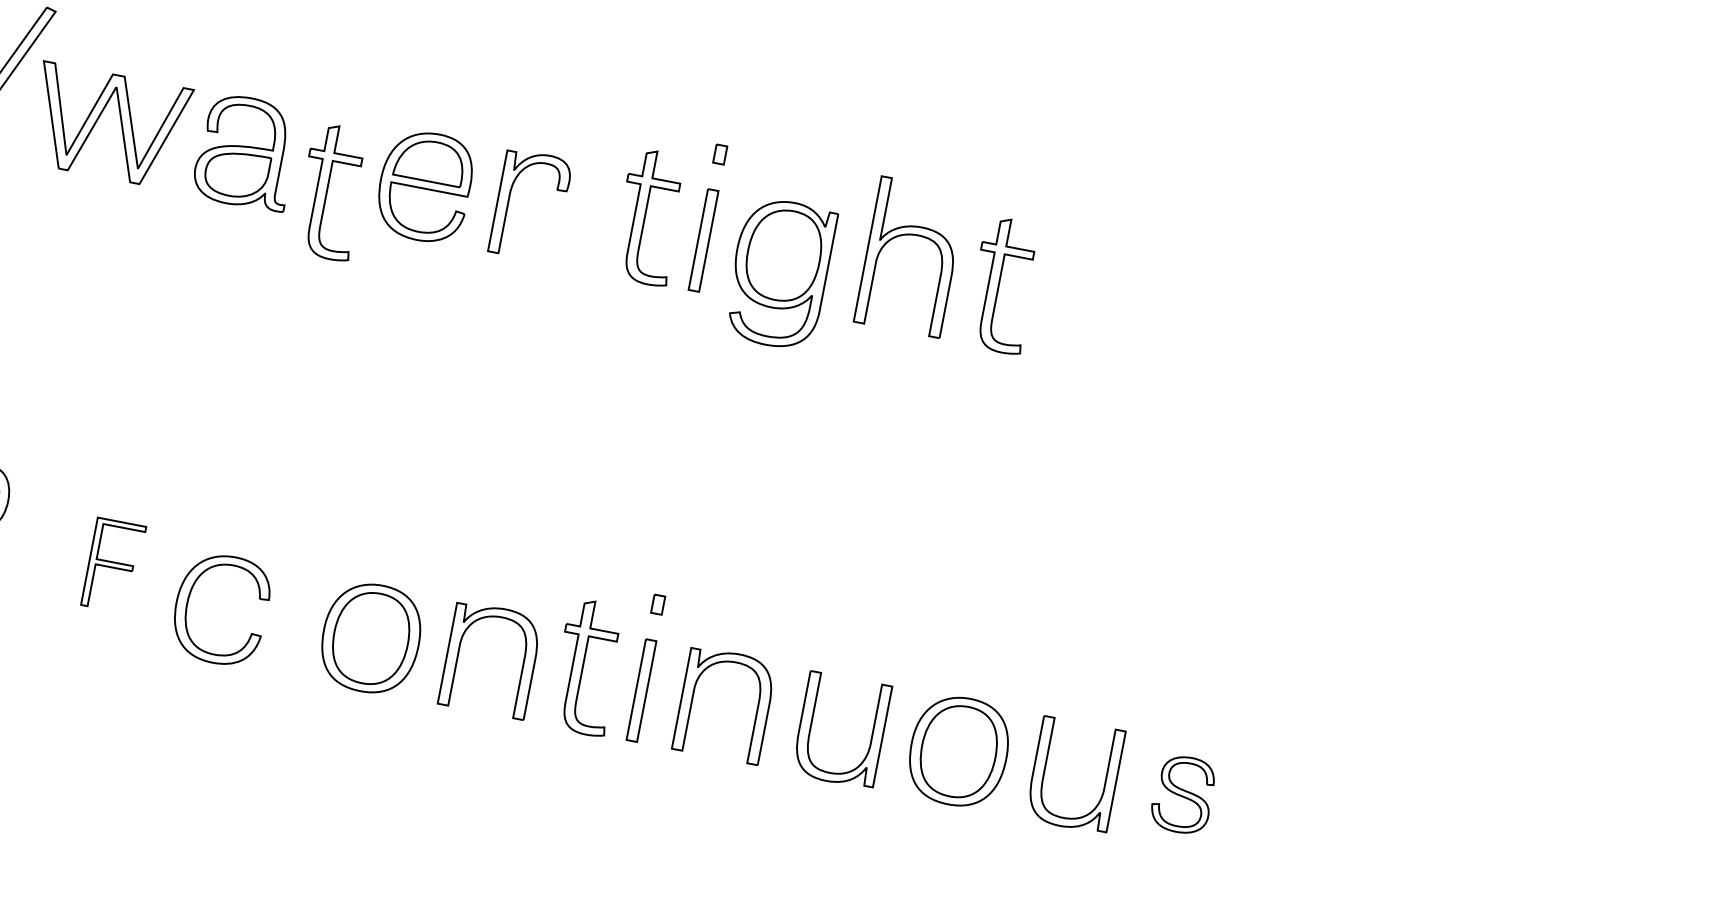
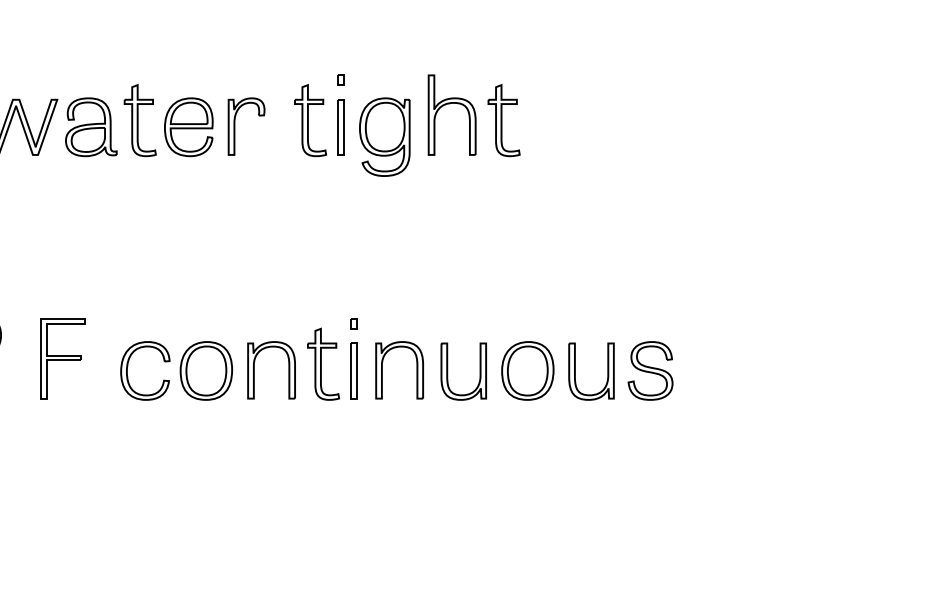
part: (330, 191) -> (139, 120), moved
part: (112, 564) -> (62, 358), size x1.67
part: (191, 595) -> (128, 366), moved
part: (1183, 793) -> (650, 370), size x1.43

